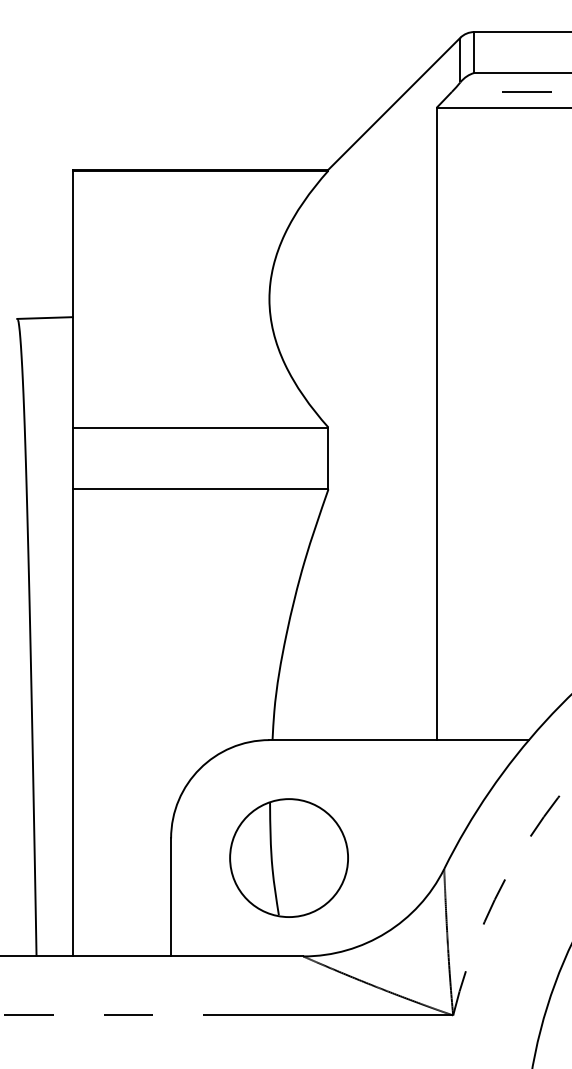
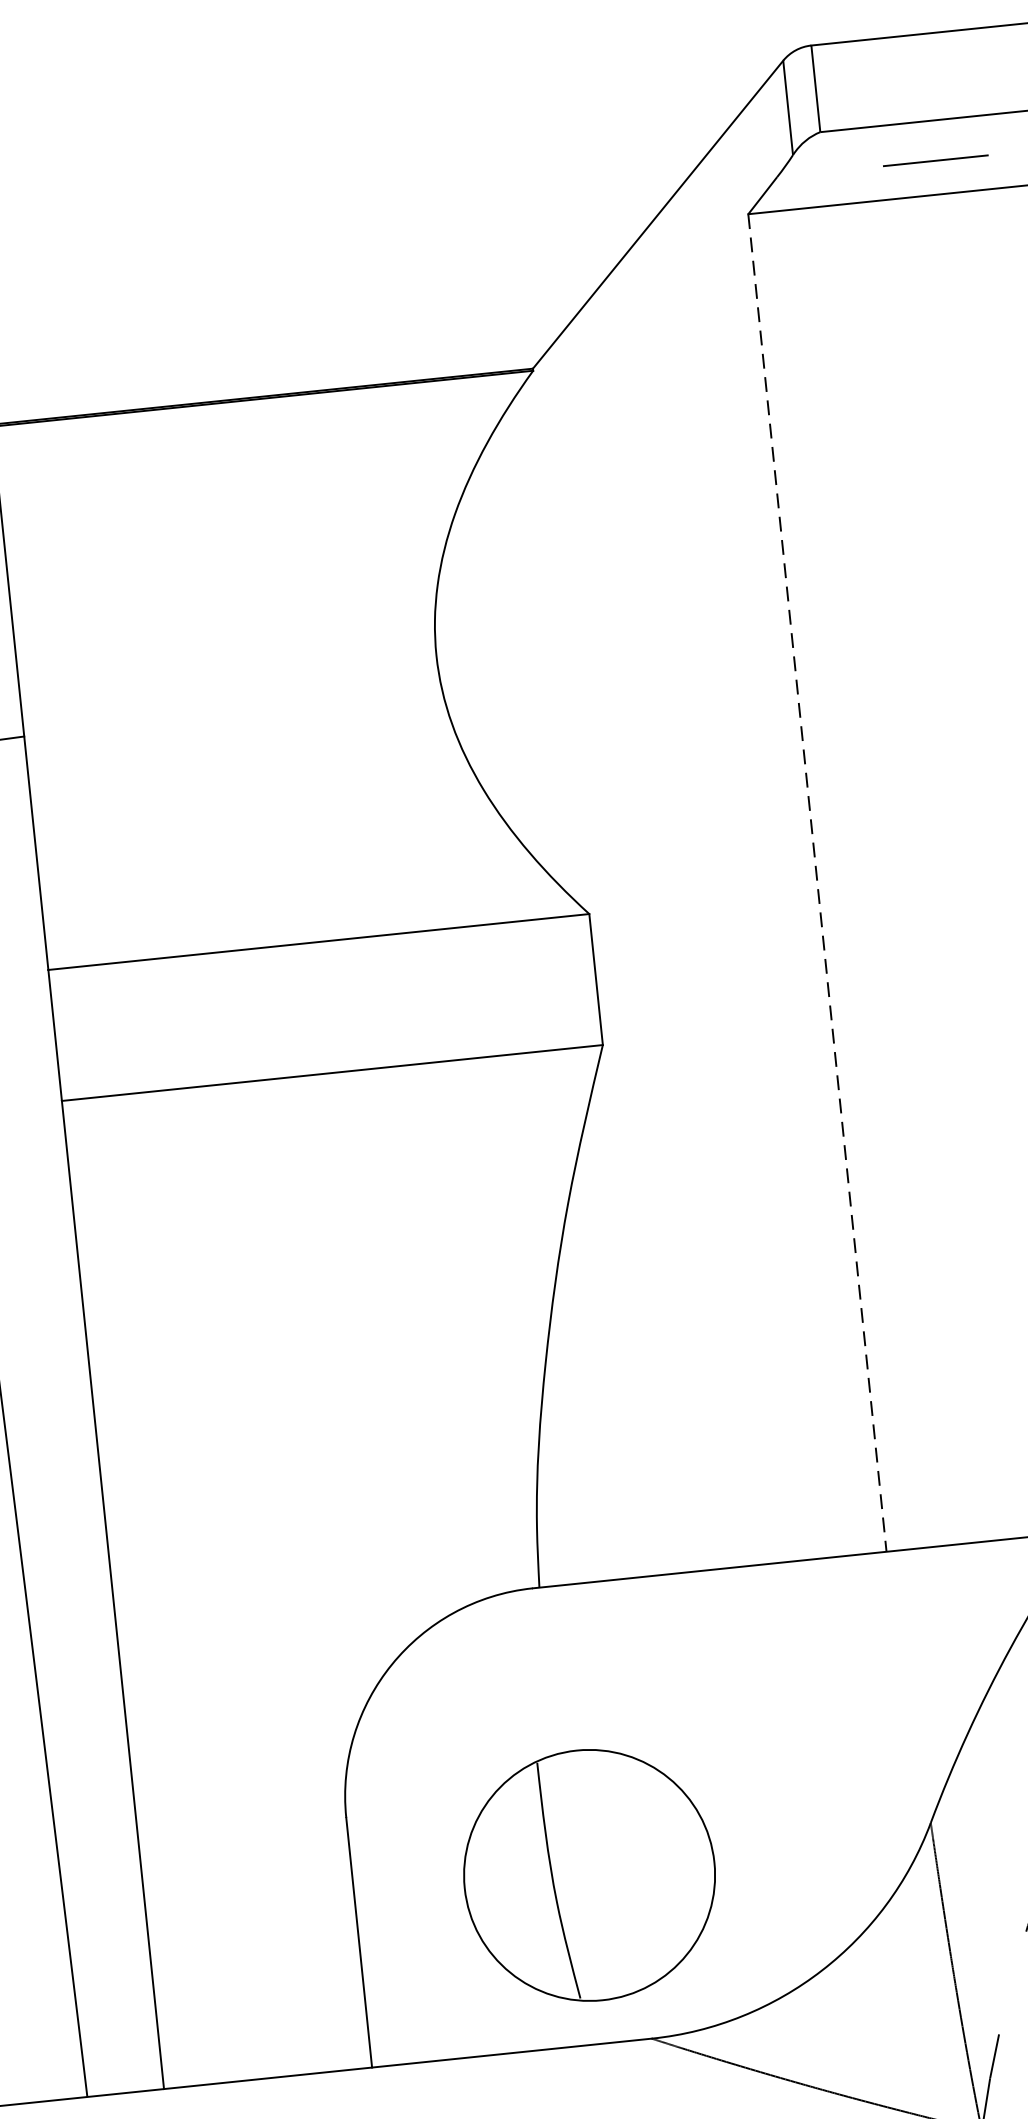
line: (436, 424) -> (817, 884), solid -> dashed
part: (288, 857) -> (588, 1874), moved

